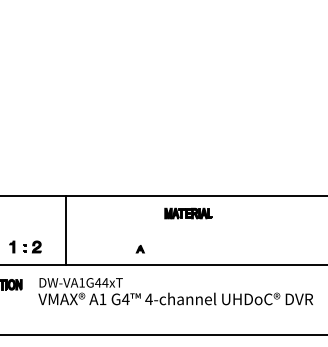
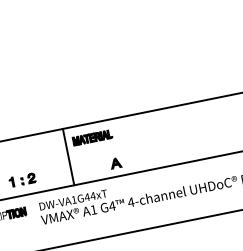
part: (188, 213) -> (92, 137), moved
line: (65, 230) -> (68, 156), moved
part: (140, 248) -> (115, 162), size x1.67

